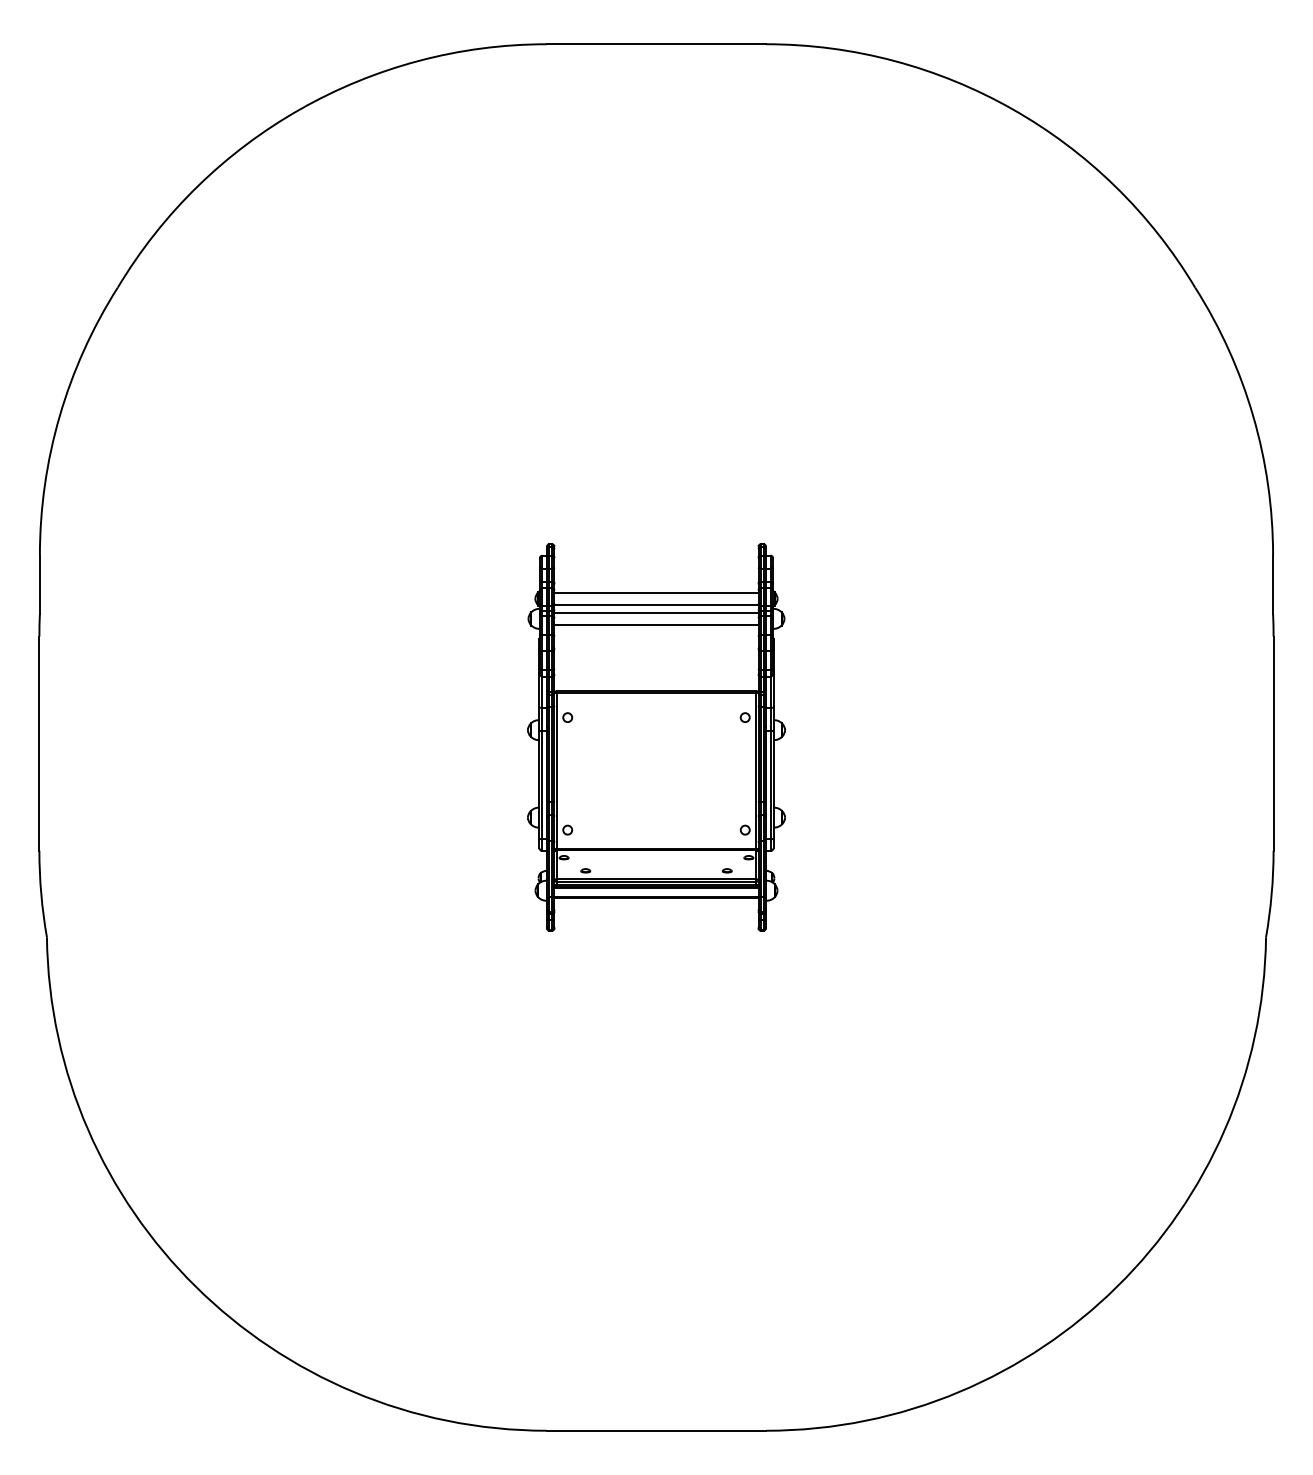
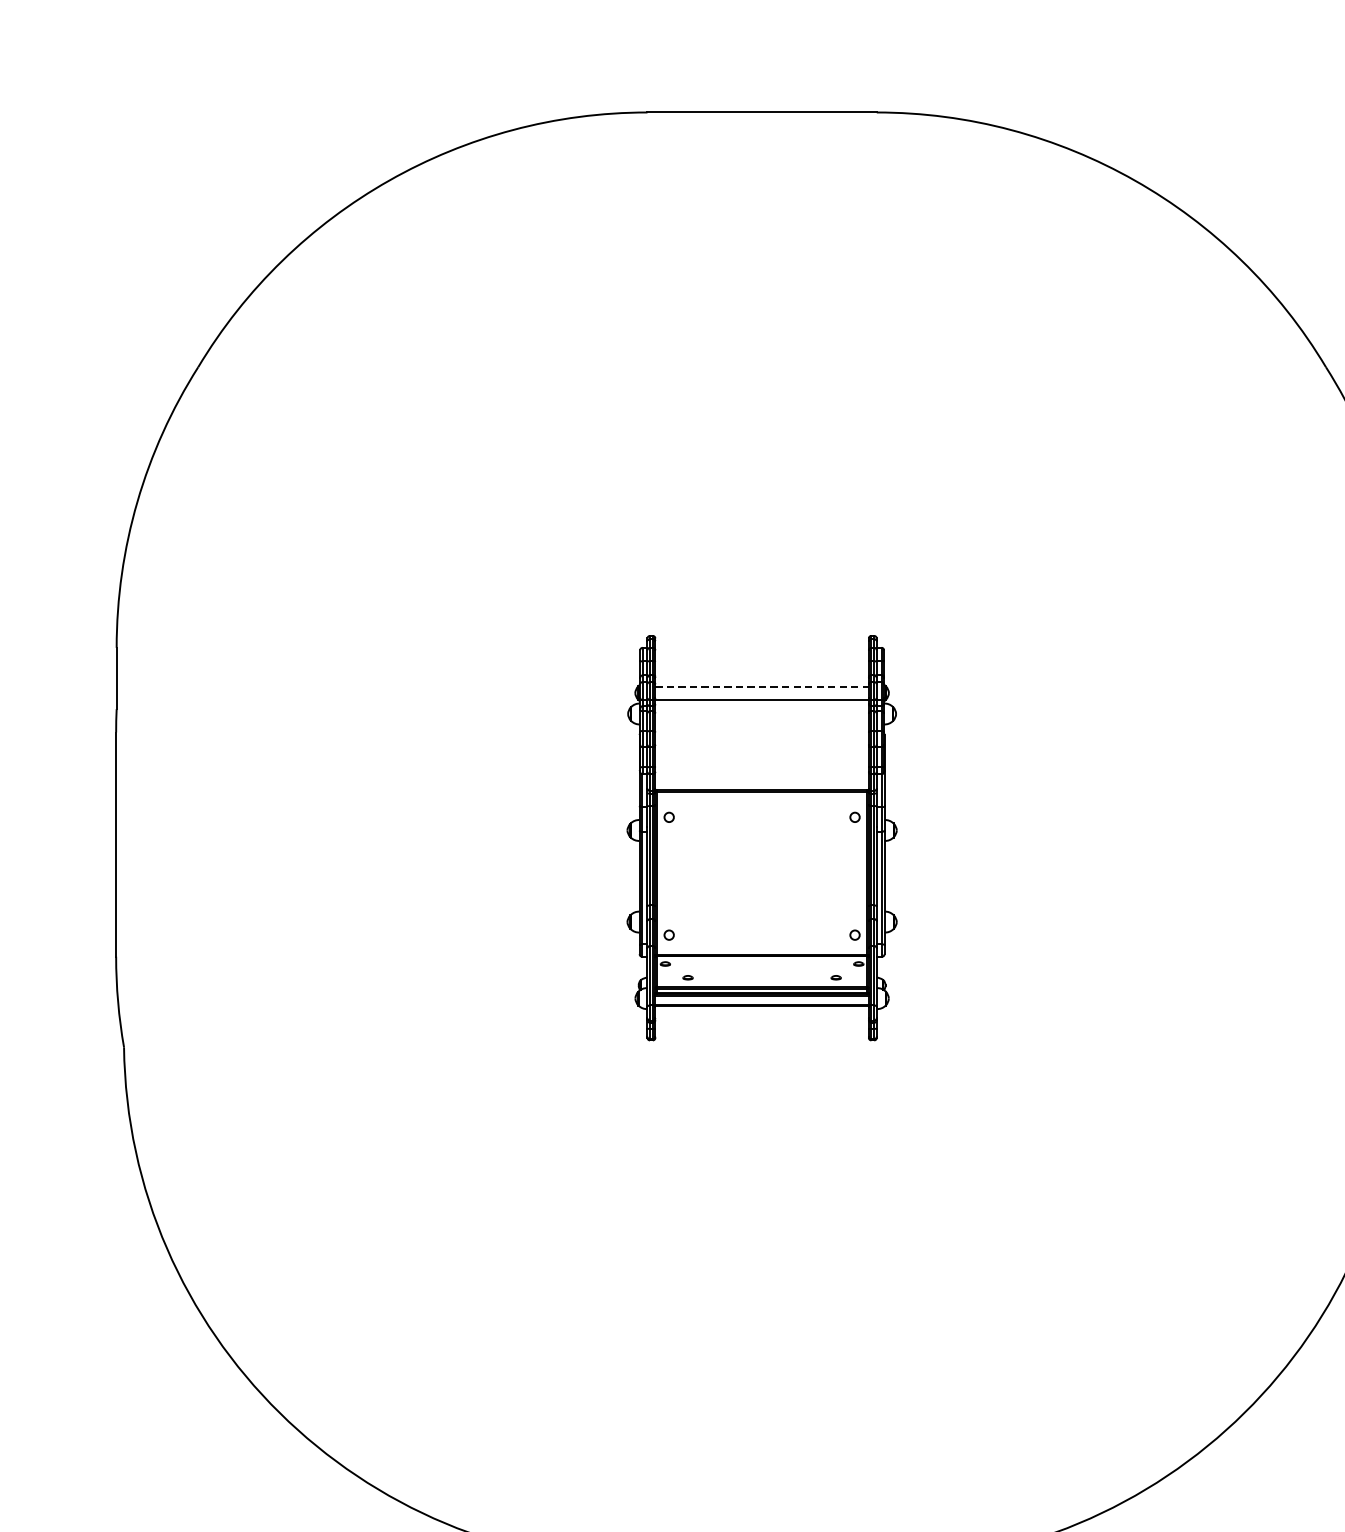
line: (656, 592) -> (762, 686), solid -> dashed
line: (656, 612) -> (762, 707), removed
line: (656, 625) -> (762, 720), removed

